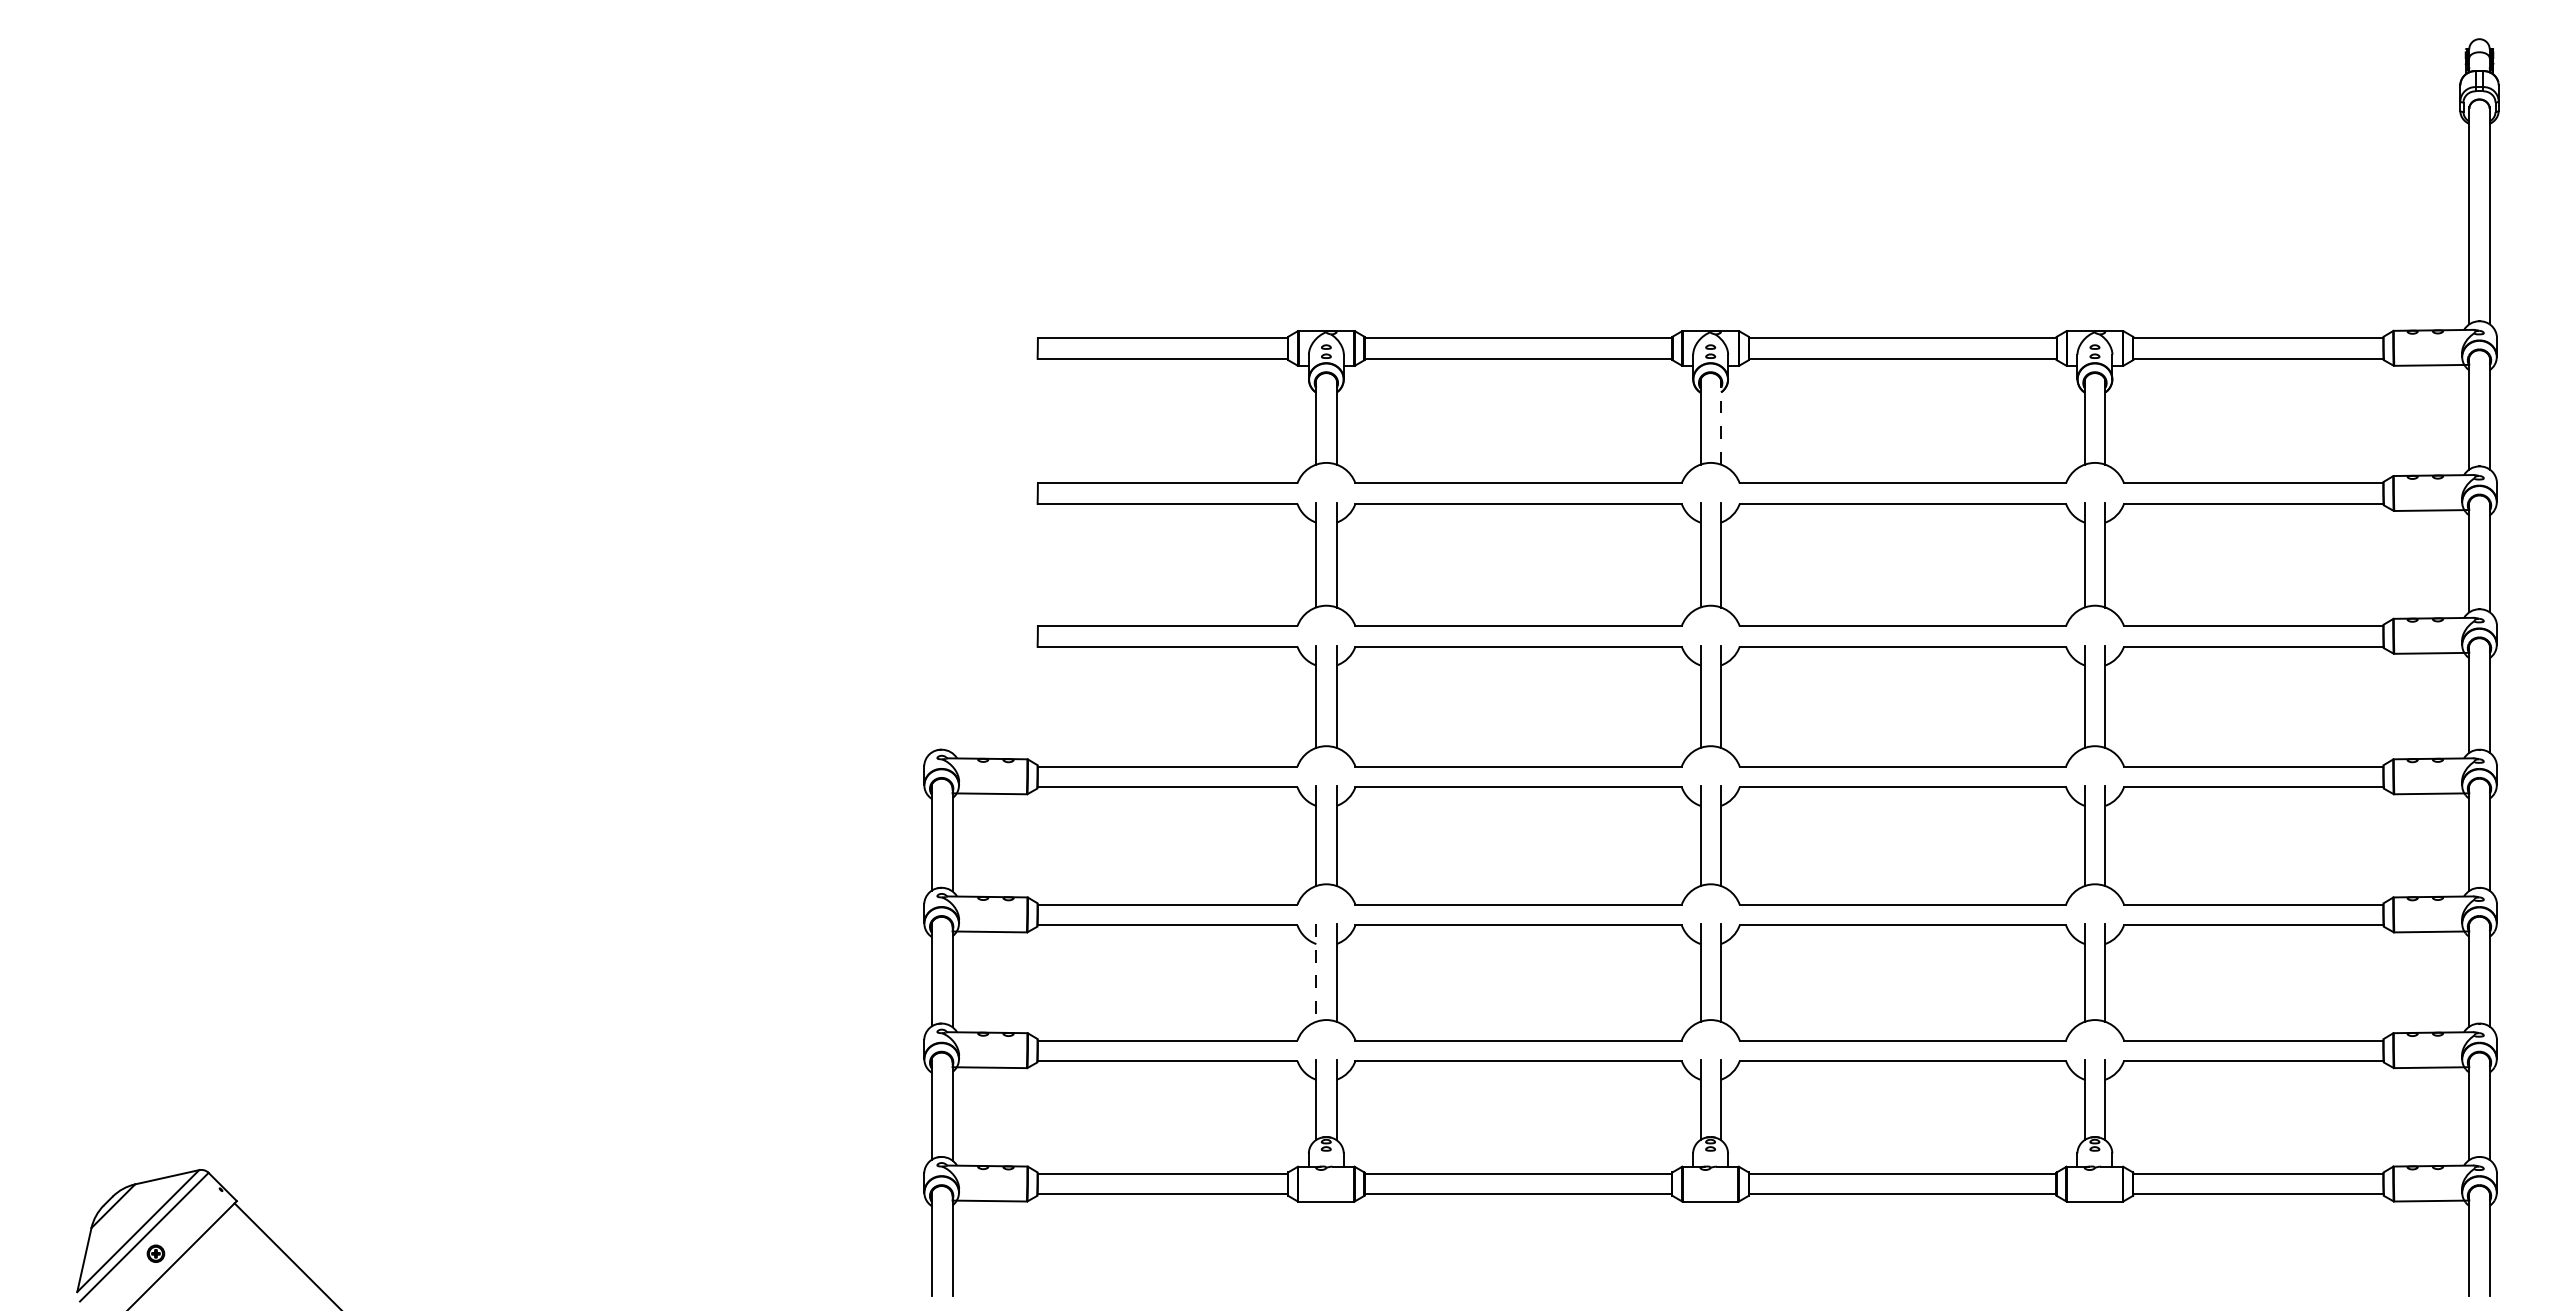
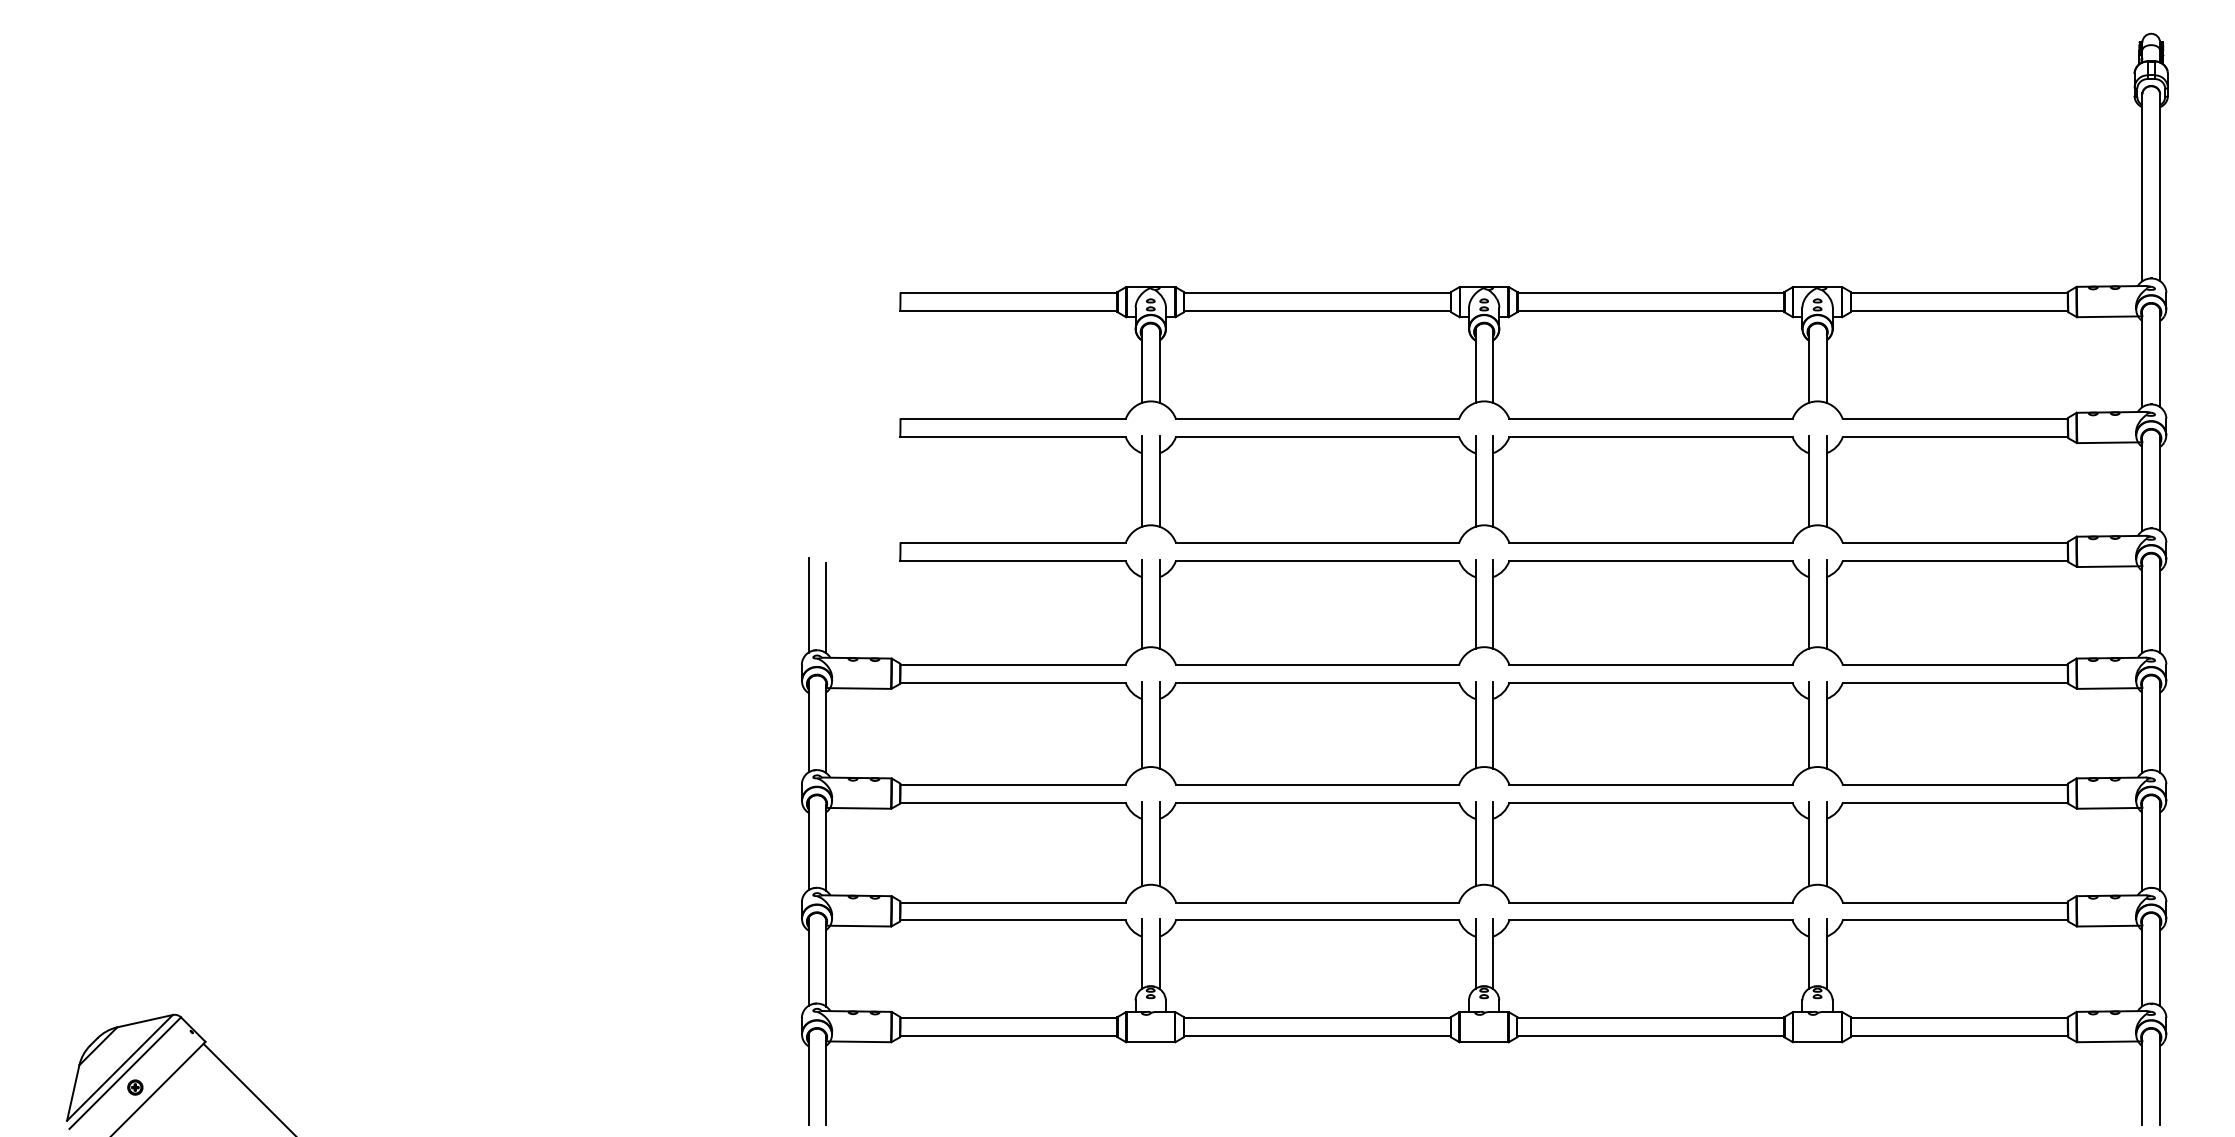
line: (1721, 422) -> (1493, 366), dashed -> solid
line: (932, 697) -> (809, 604), added
line: (952, 701) -> (826, 608), added
line: (1316, 972) -> (1142, 843), dashed -> solid

